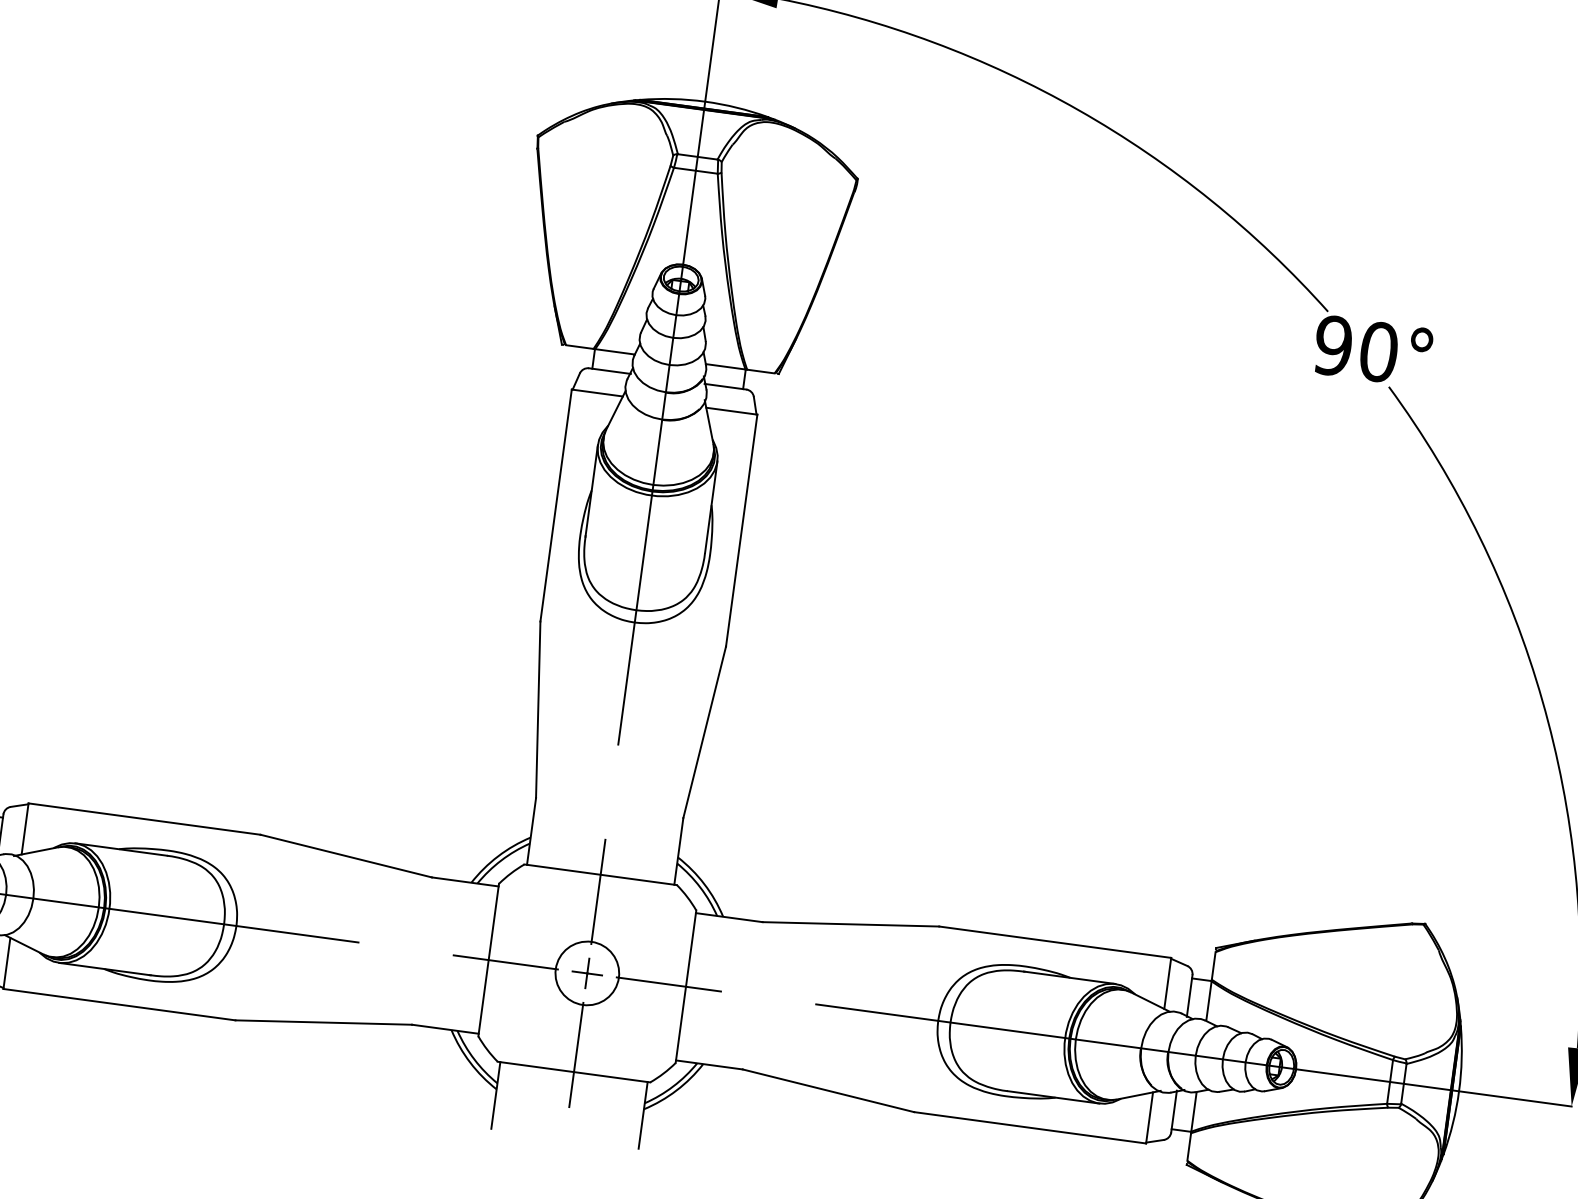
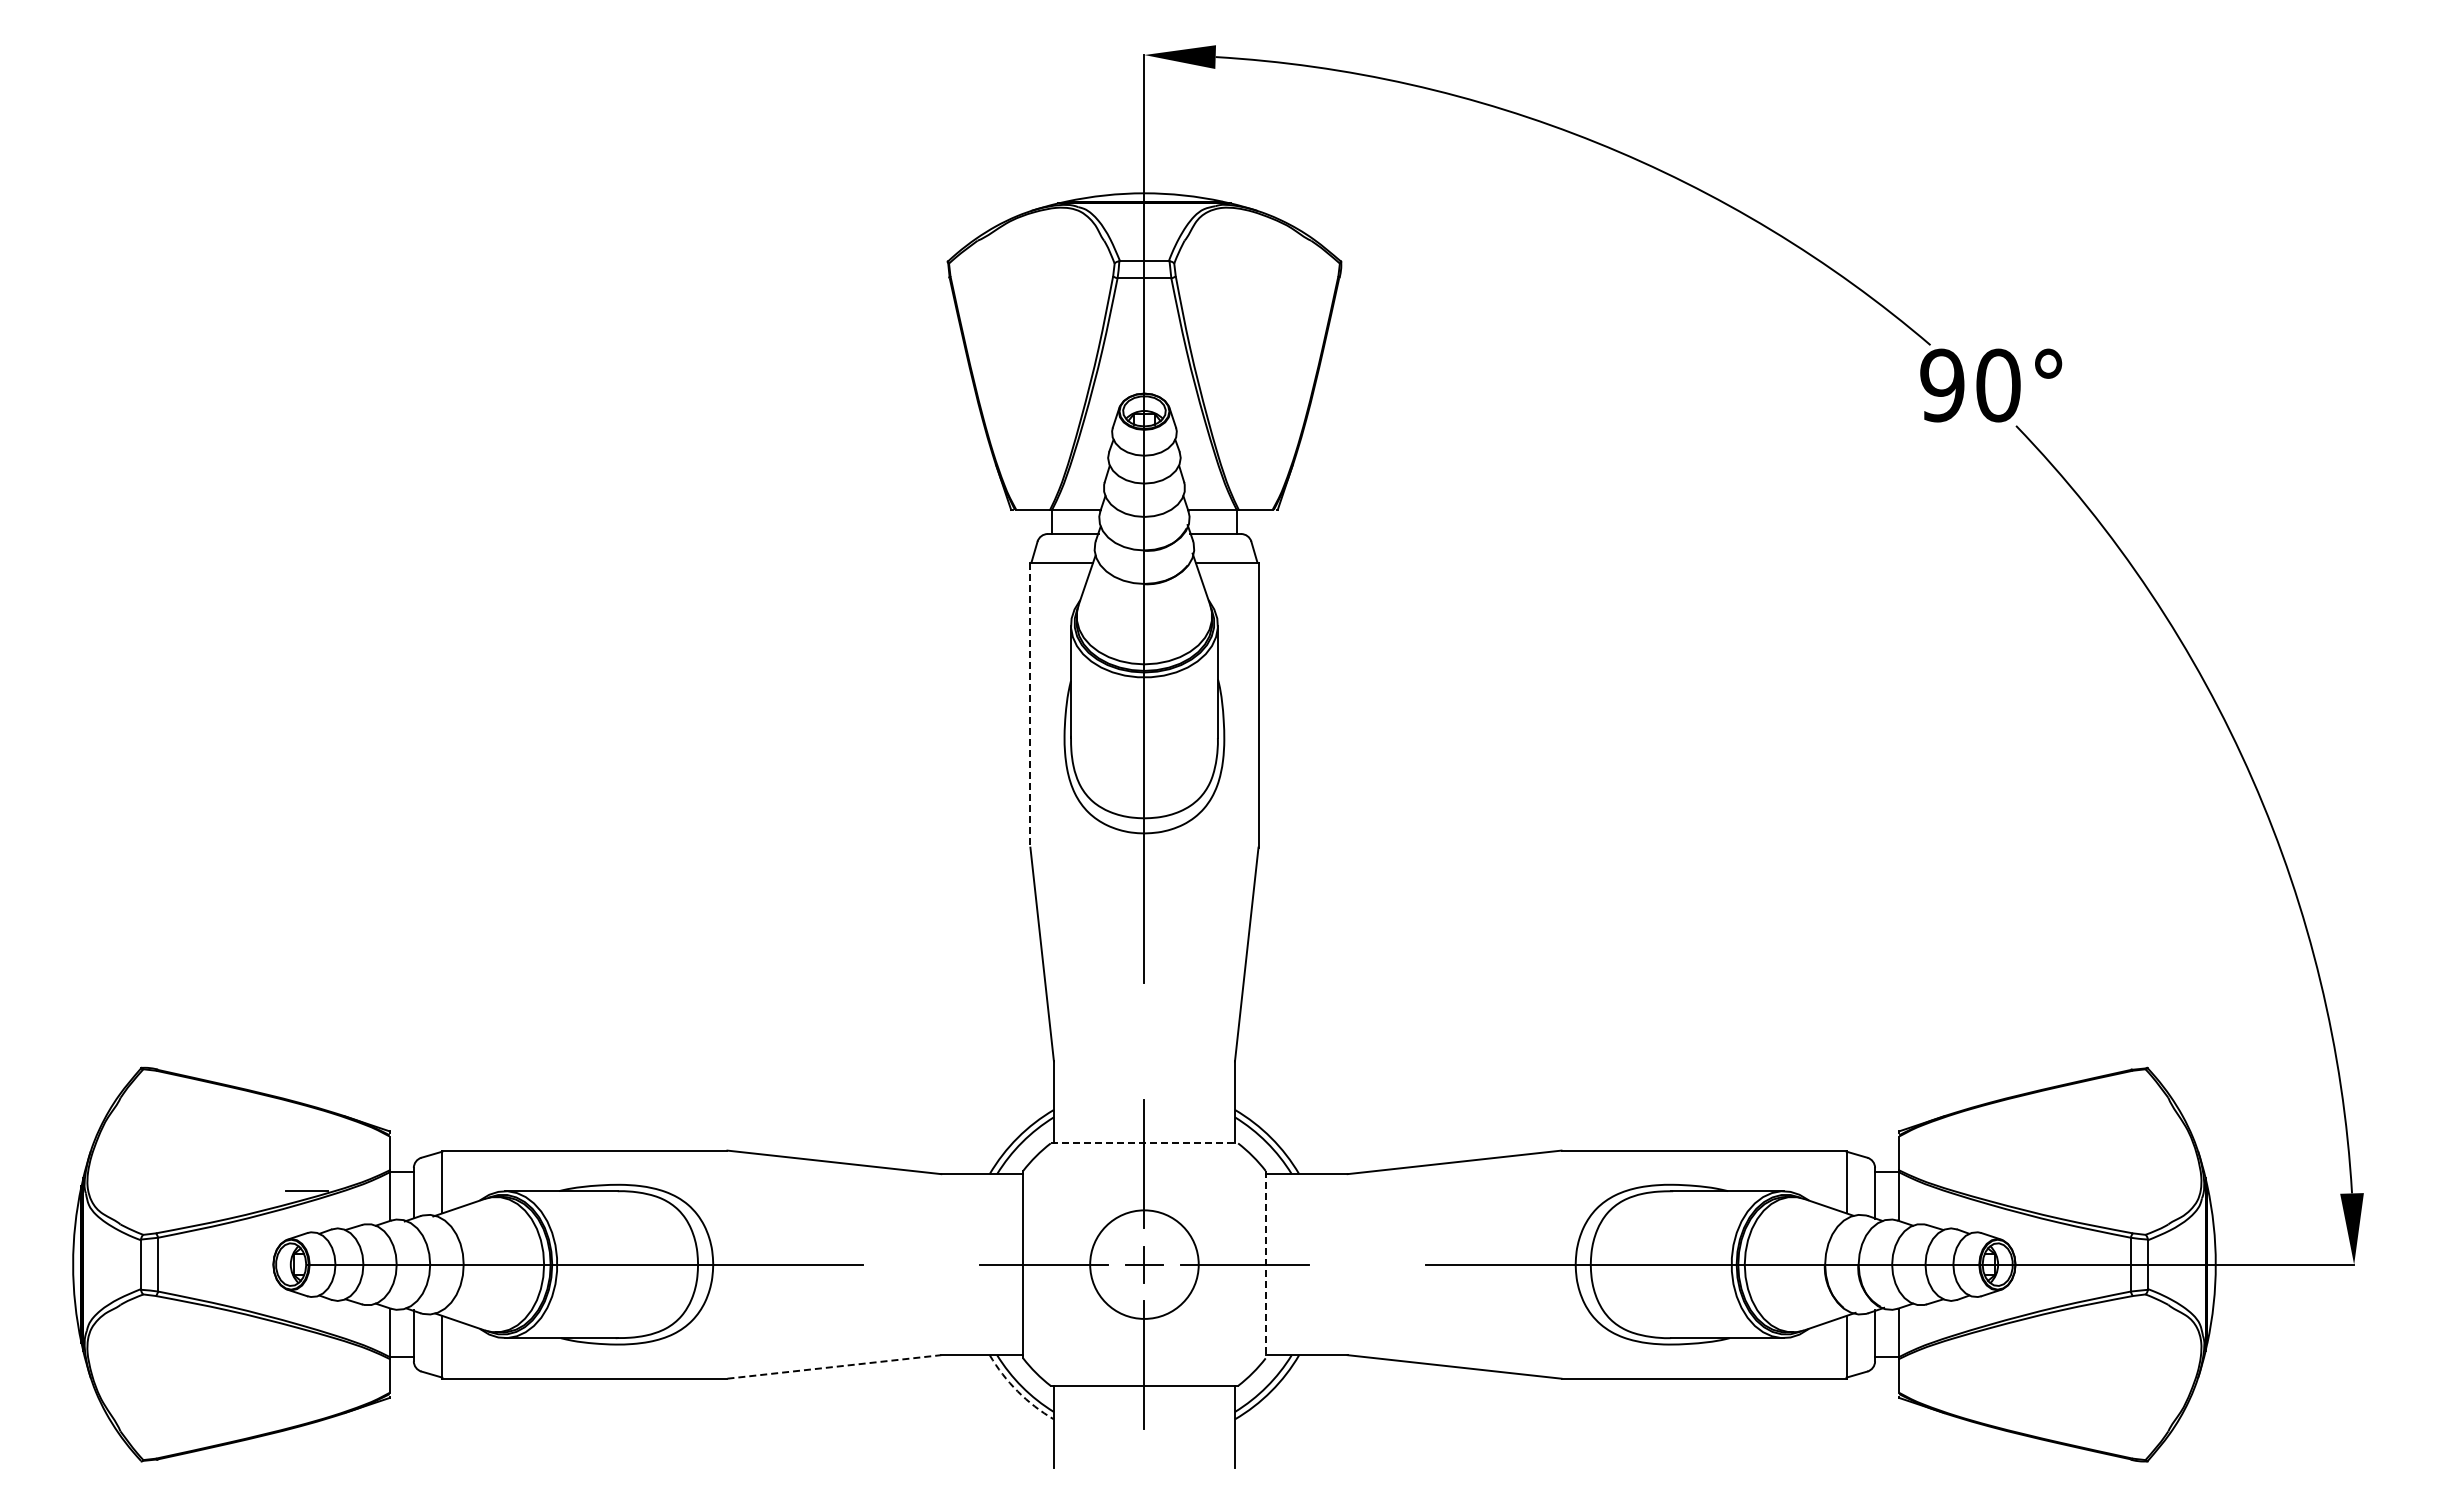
line: (556, 505) -> (1030, 705), solid -> dashed
line: (600, 874) -> (1144, 1143), solid -> dashed
circle: (587, 973) -> (1144, 1264), size x1.4
line: (685, 986) -> (1265, 1264), solid -> dashed
line: (323, 1022) -> (834, 1366), solid -> dashed
arc: (470, 1062) -> (1017, 1391), solid -> dashed

